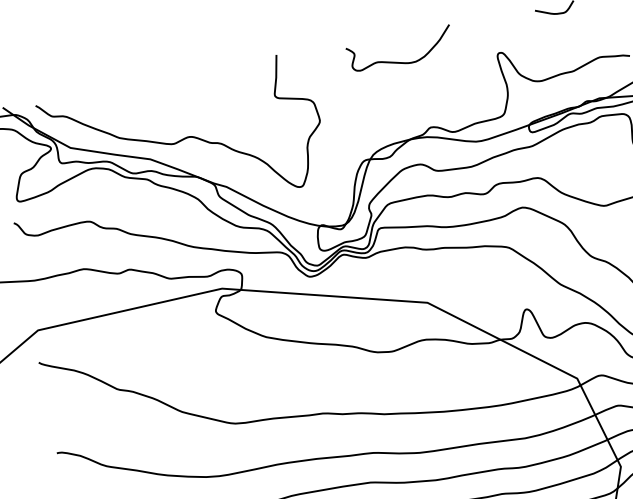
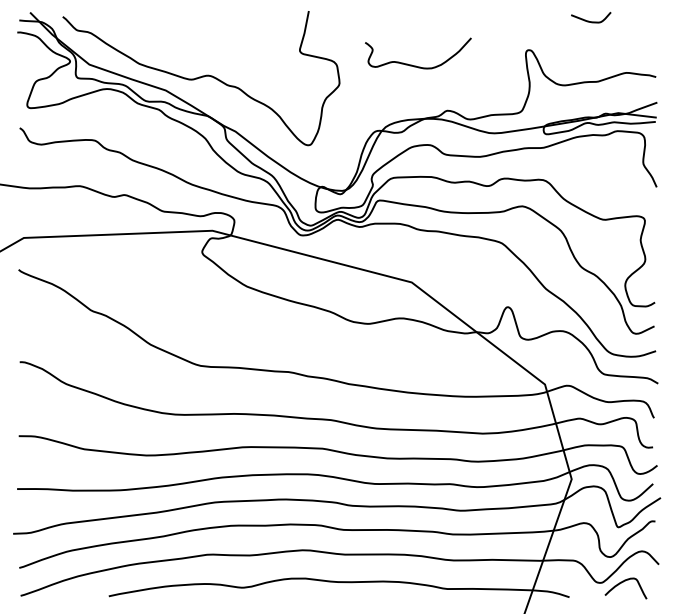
curve: (400, 61) -> (416, 65), moved

